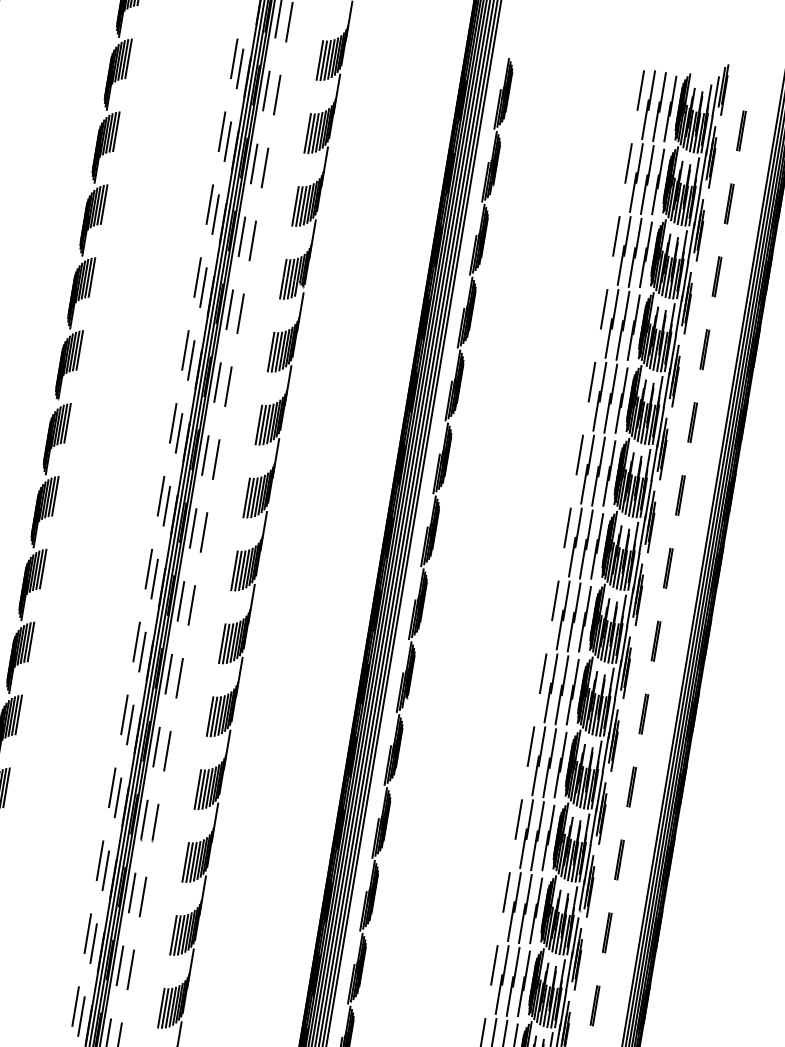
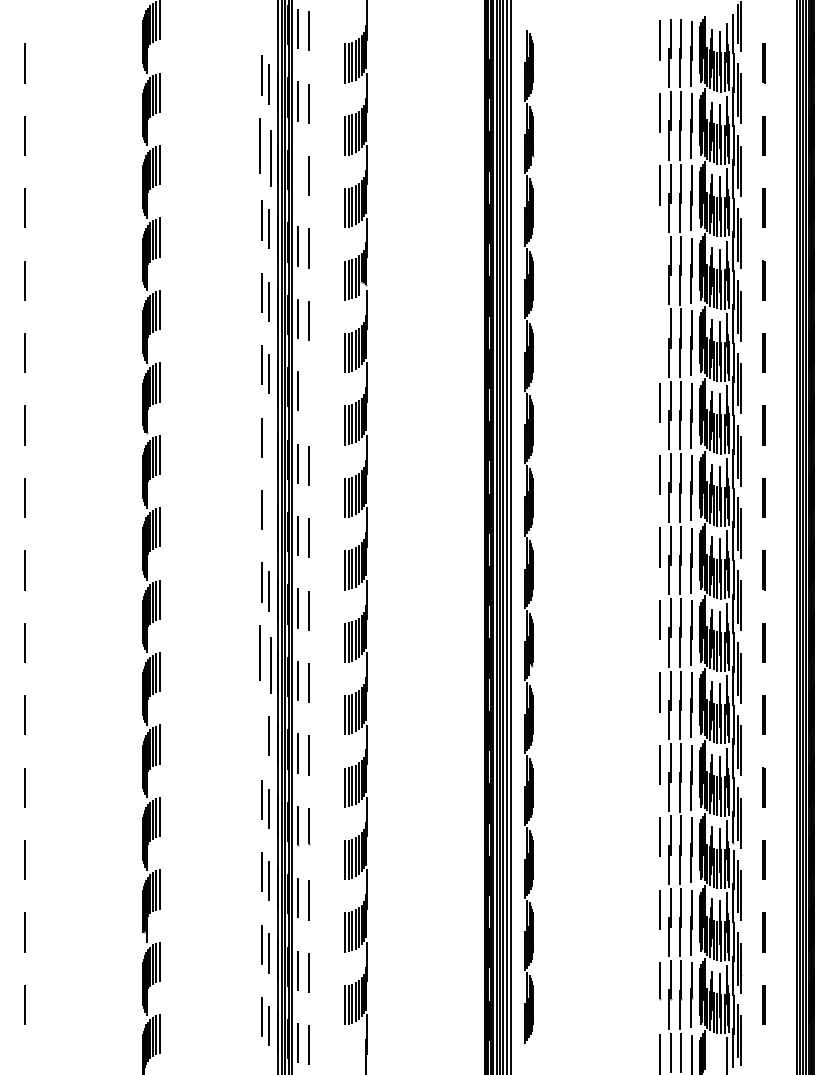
part: (224, 136) -> (265, 152), size x1.4
line: (254, 163) -> (298, 173), removed
line: (603, 308) -> (659, 257), removed
line: (591, 381) -> (659, 329), removed
line: (227, 386) -> (308, 393), removed
line: (179, 433) -> (269, 446), removed
line: (167, 505) -> (269, 518), removed
part: (139, 647) -> (265, 659), size x1.4
line: (124, 714) -> (261, 727), removed

